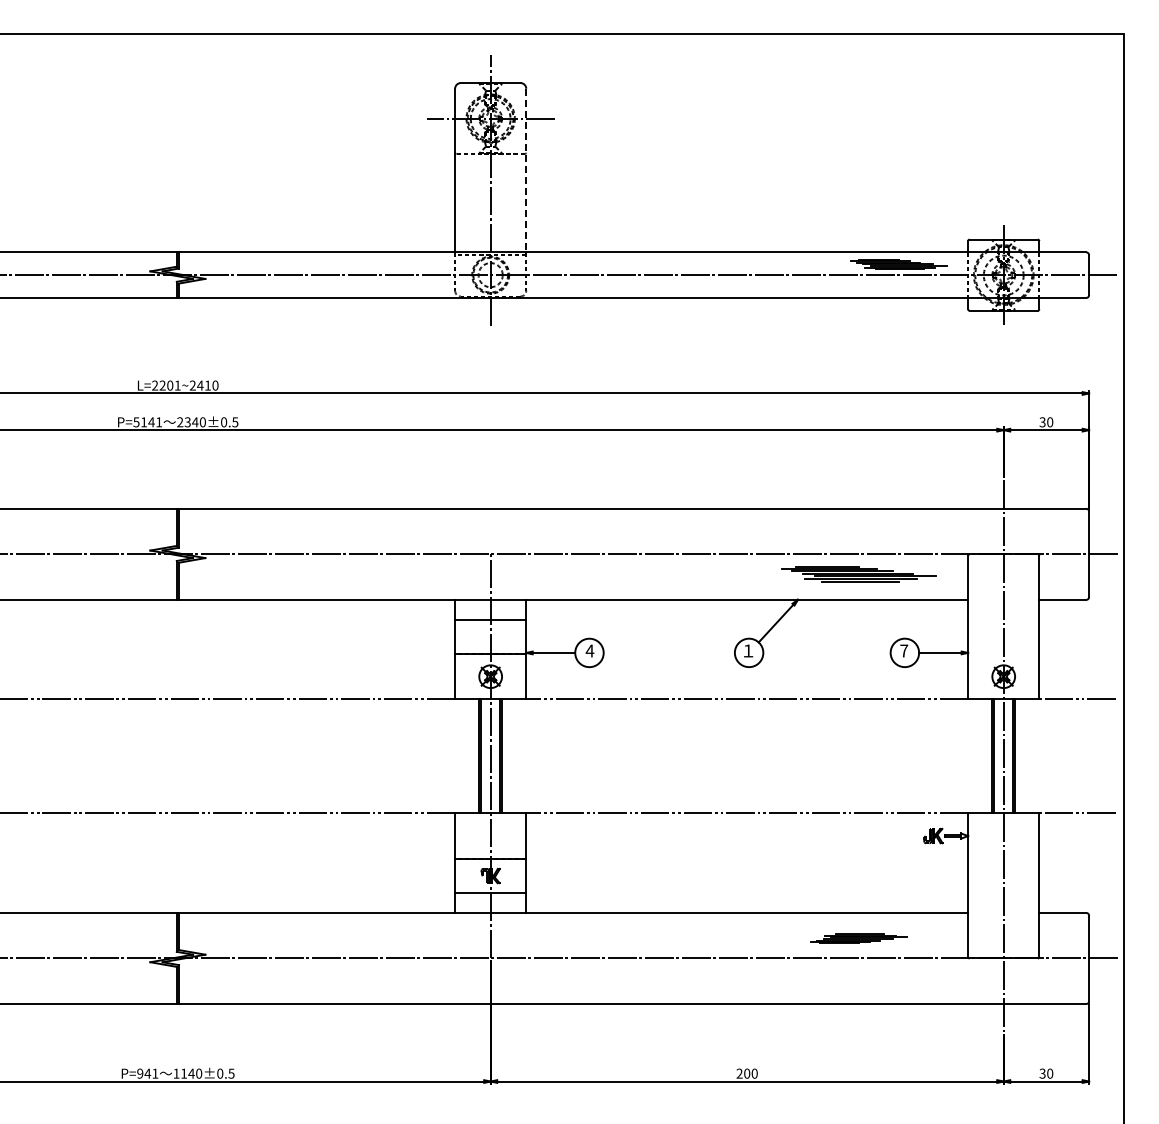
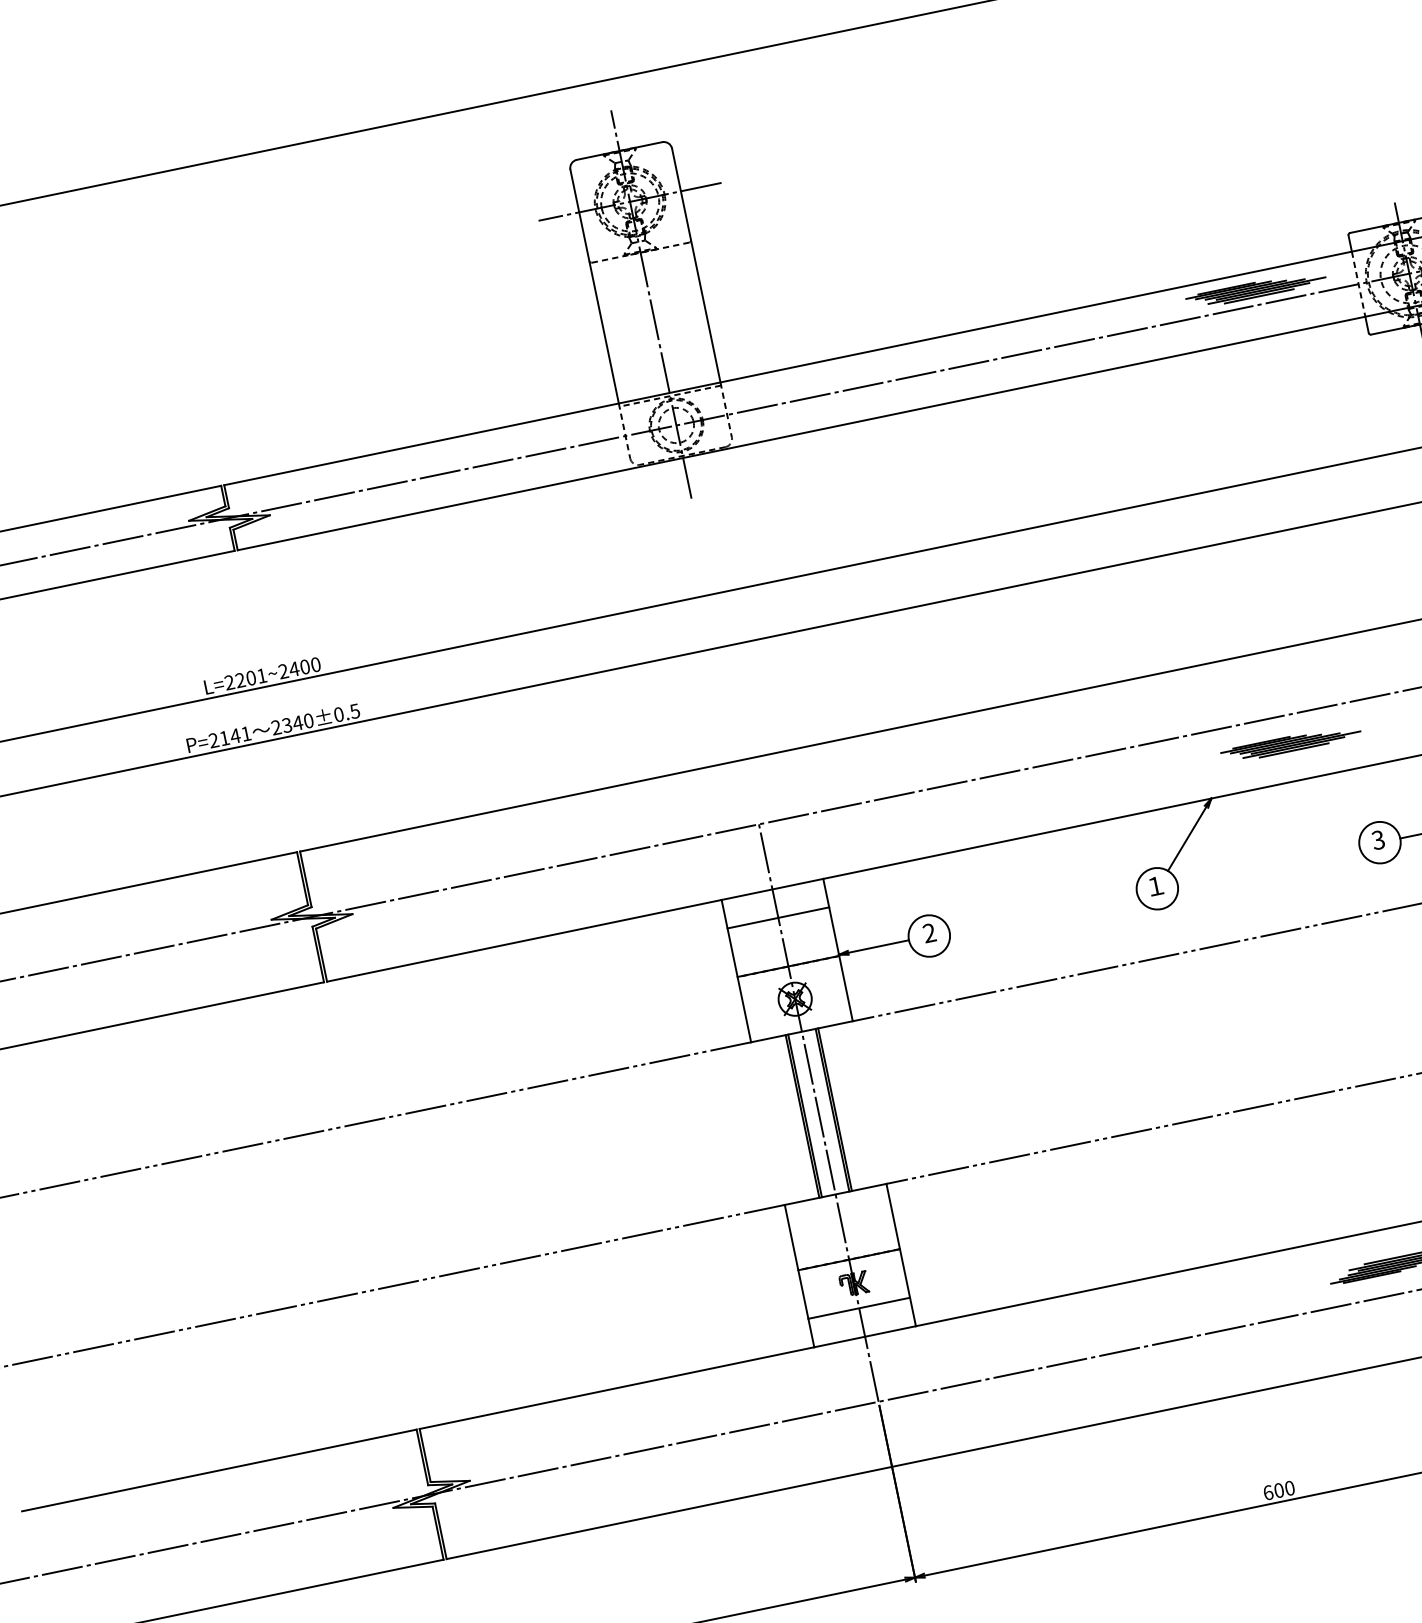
line: (526, 170) -> (696, 265), dashed -> solid
text: (207, 385) -> (304, 666), L=2201~2410 -> L=2201~2400
text: (136, 422) -> (213, 740), P=5141 -> P=2141
part: (858, 573) -> (1290, 742), size x0.62
text: (589, 650) -> (928, 932), 4 -> 2
text: (904, 650) -> (1378, 839), 7 -> 3
text: (739, 1073) -> (1268, 1492), 200 -> 600

